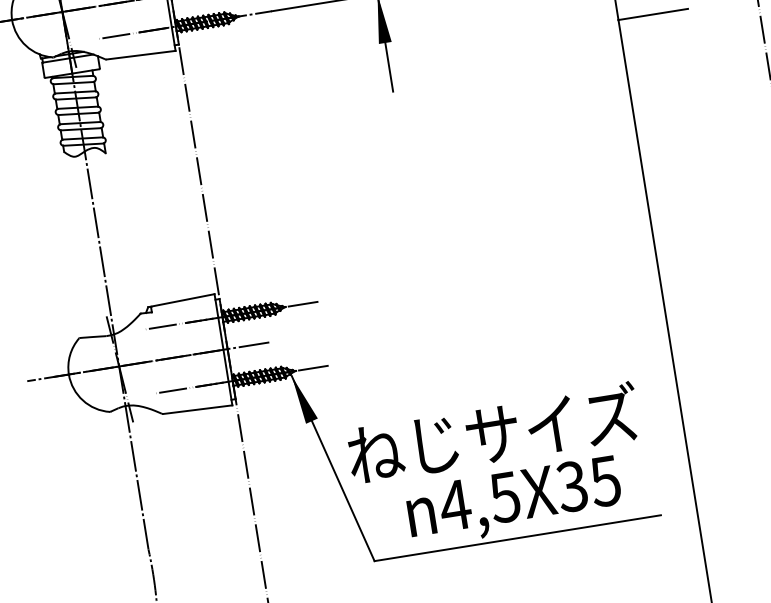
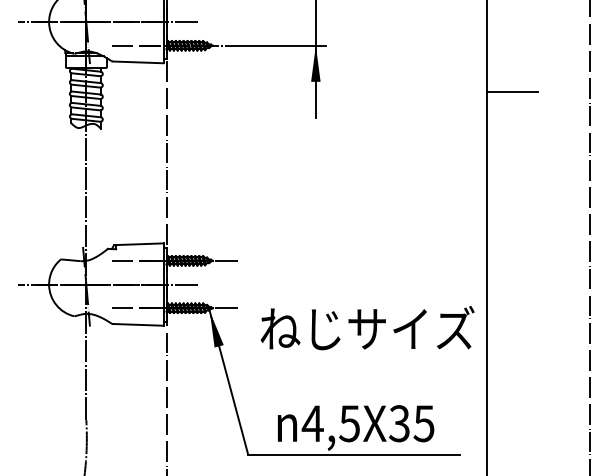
text: (493, 433) -> (367, 328), moved

